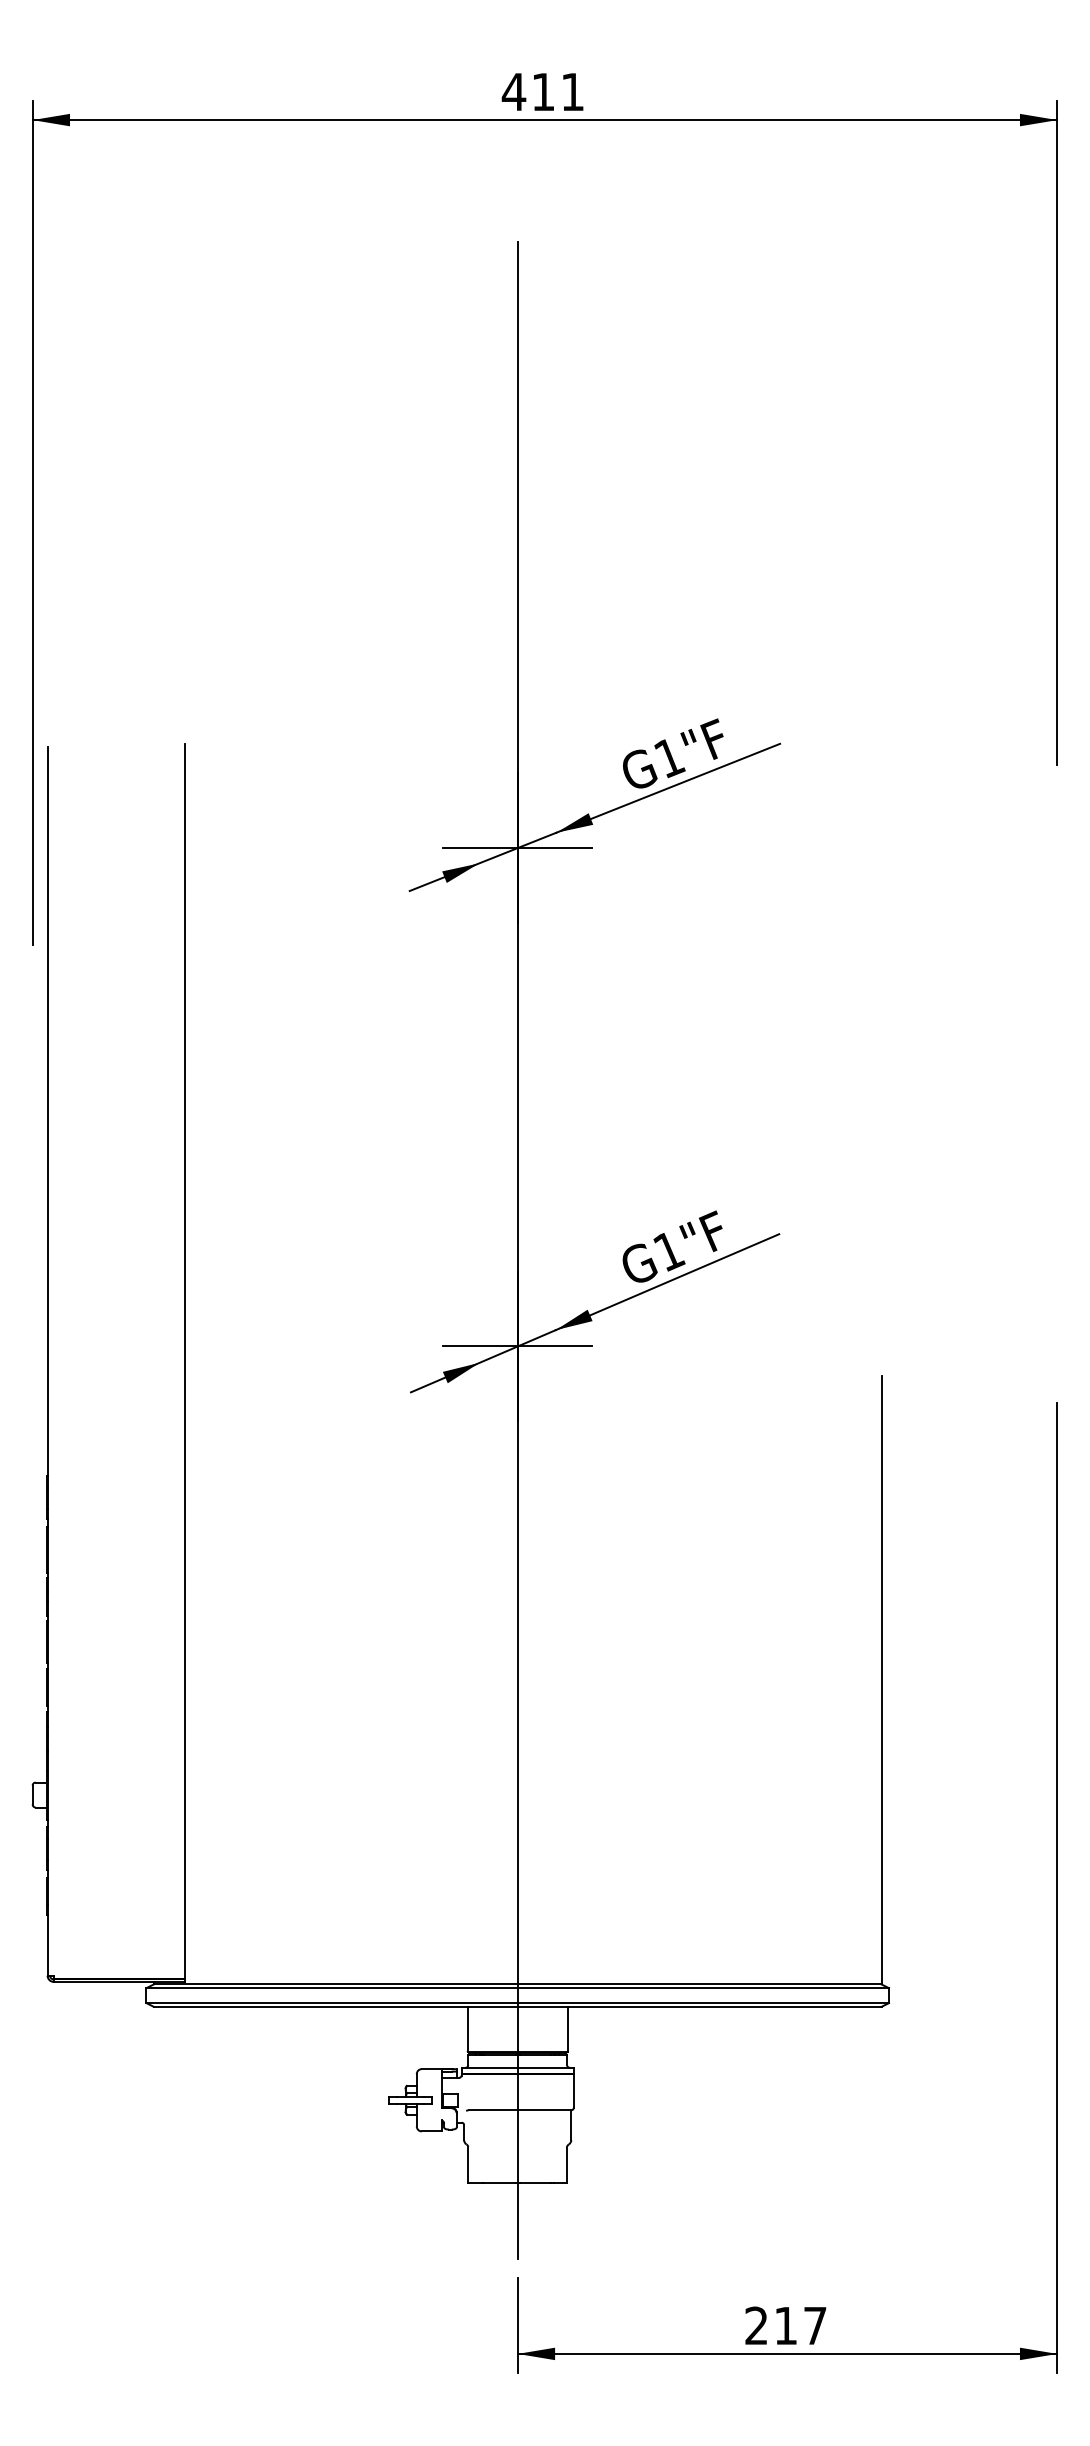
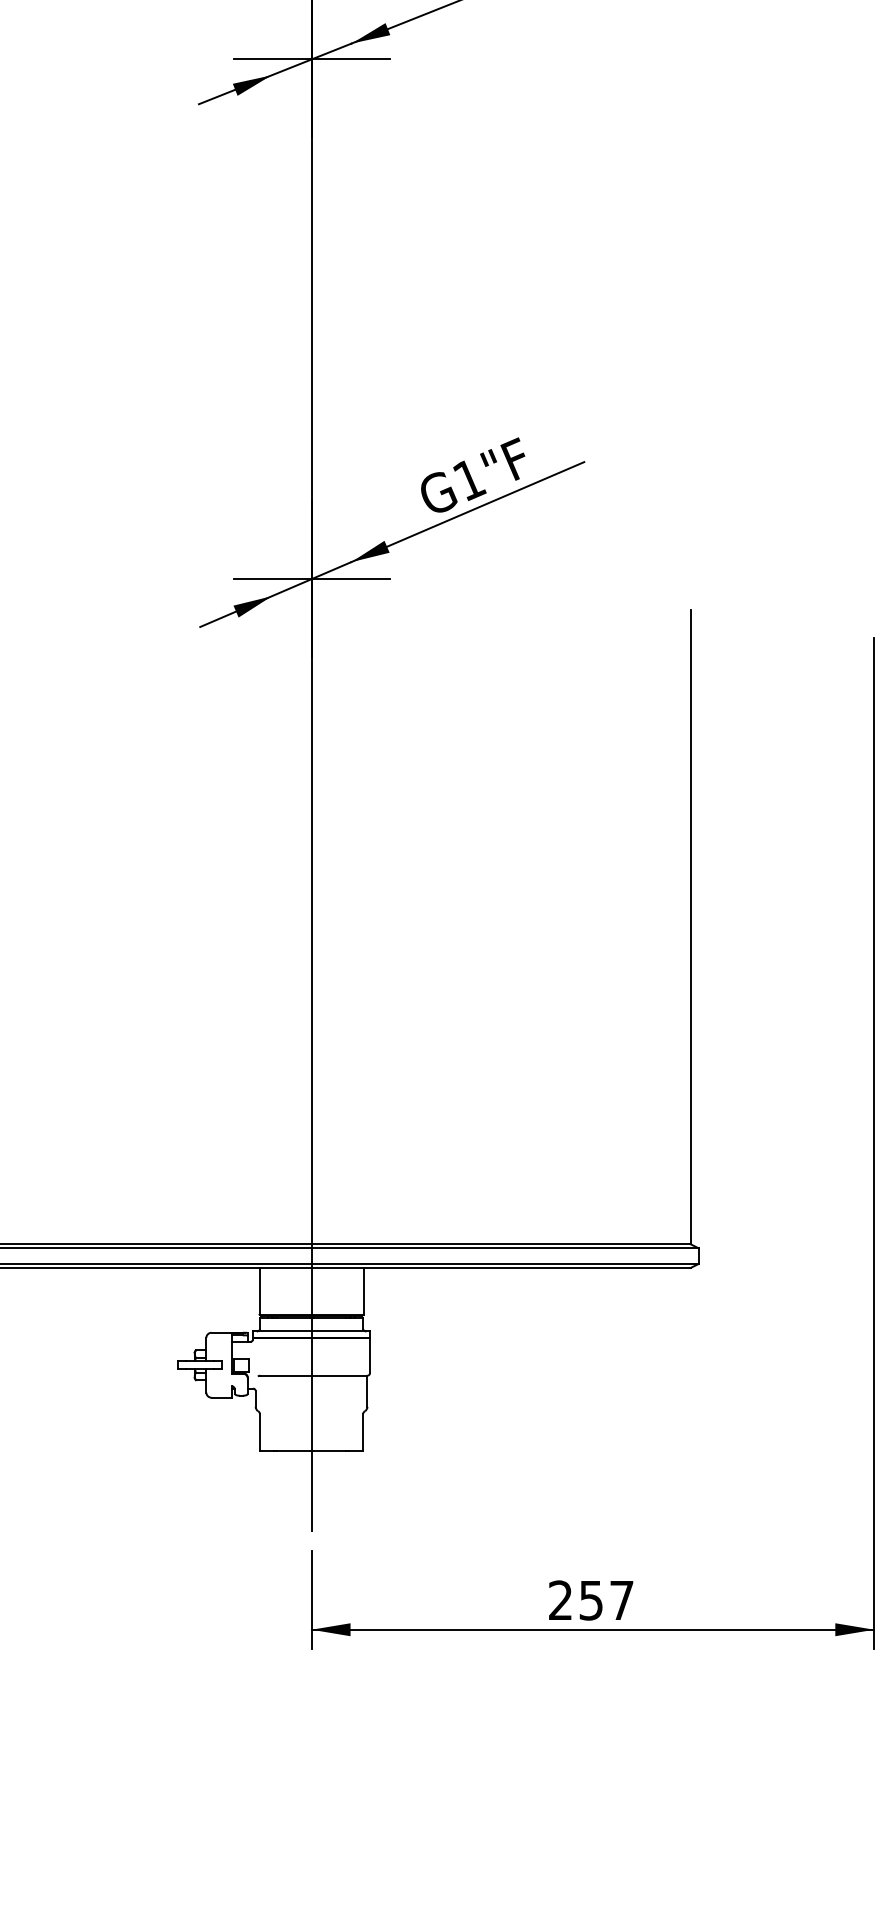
text: (785, 2326) -> (590, 1601), 217 -> 257

